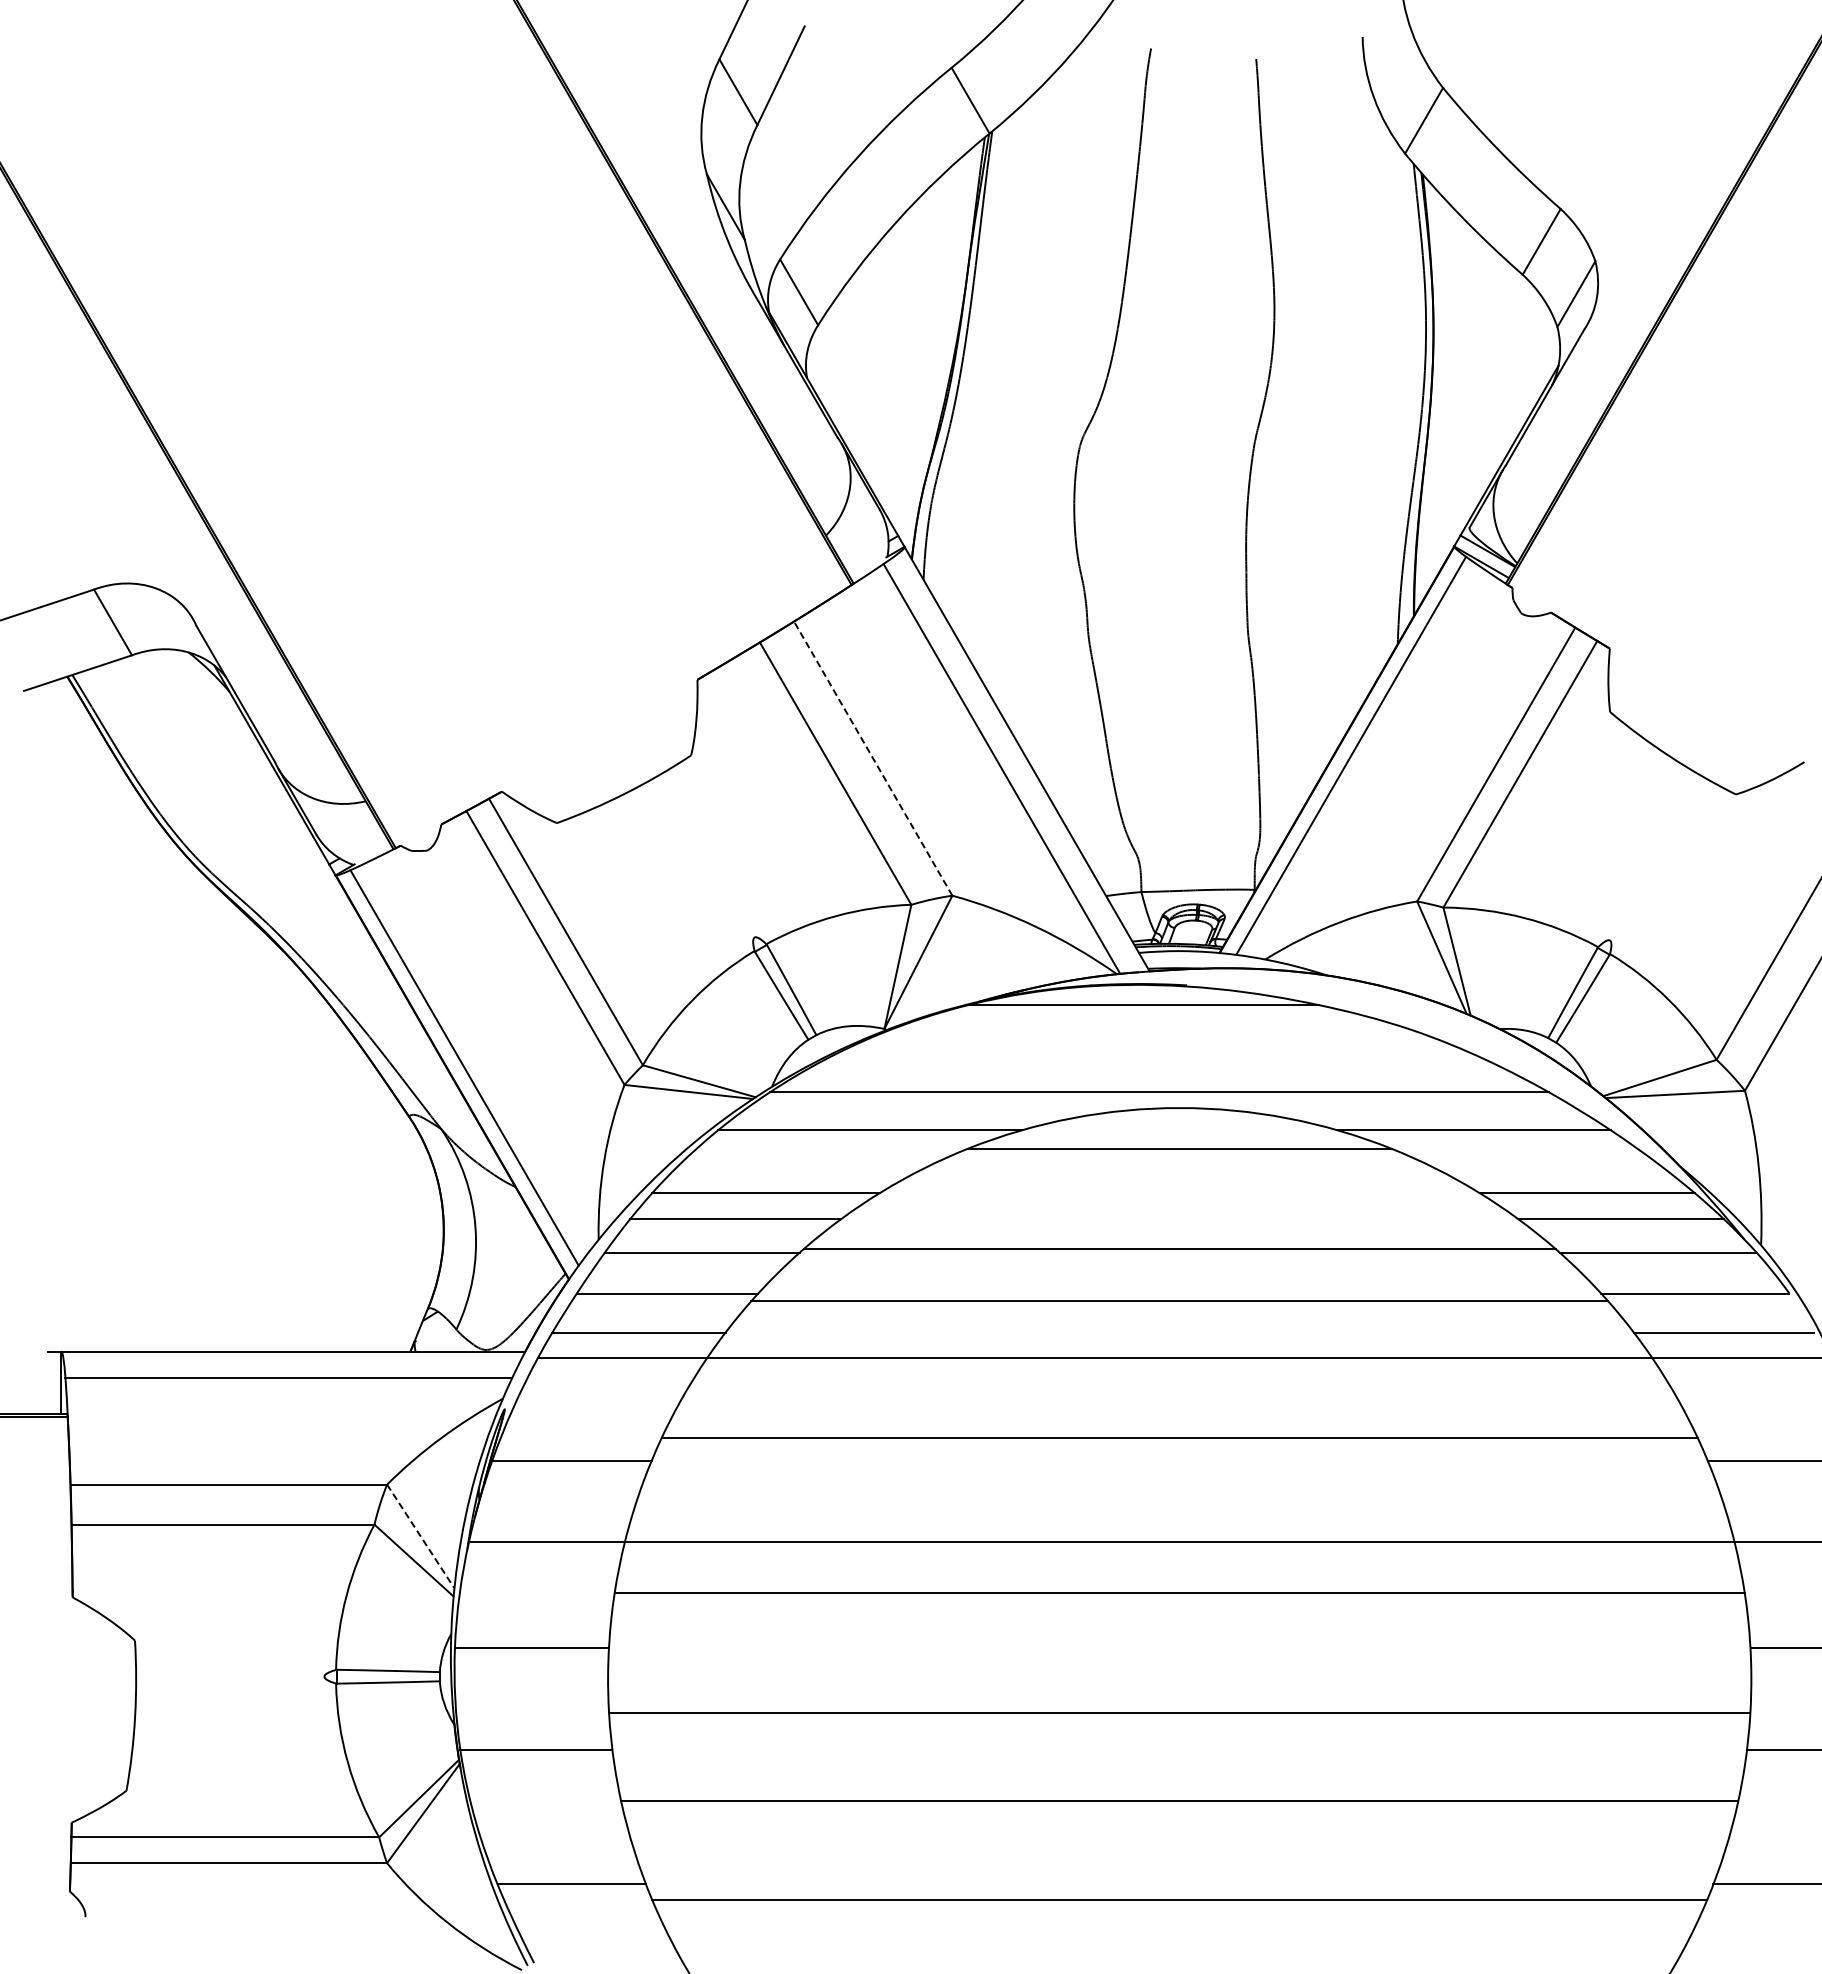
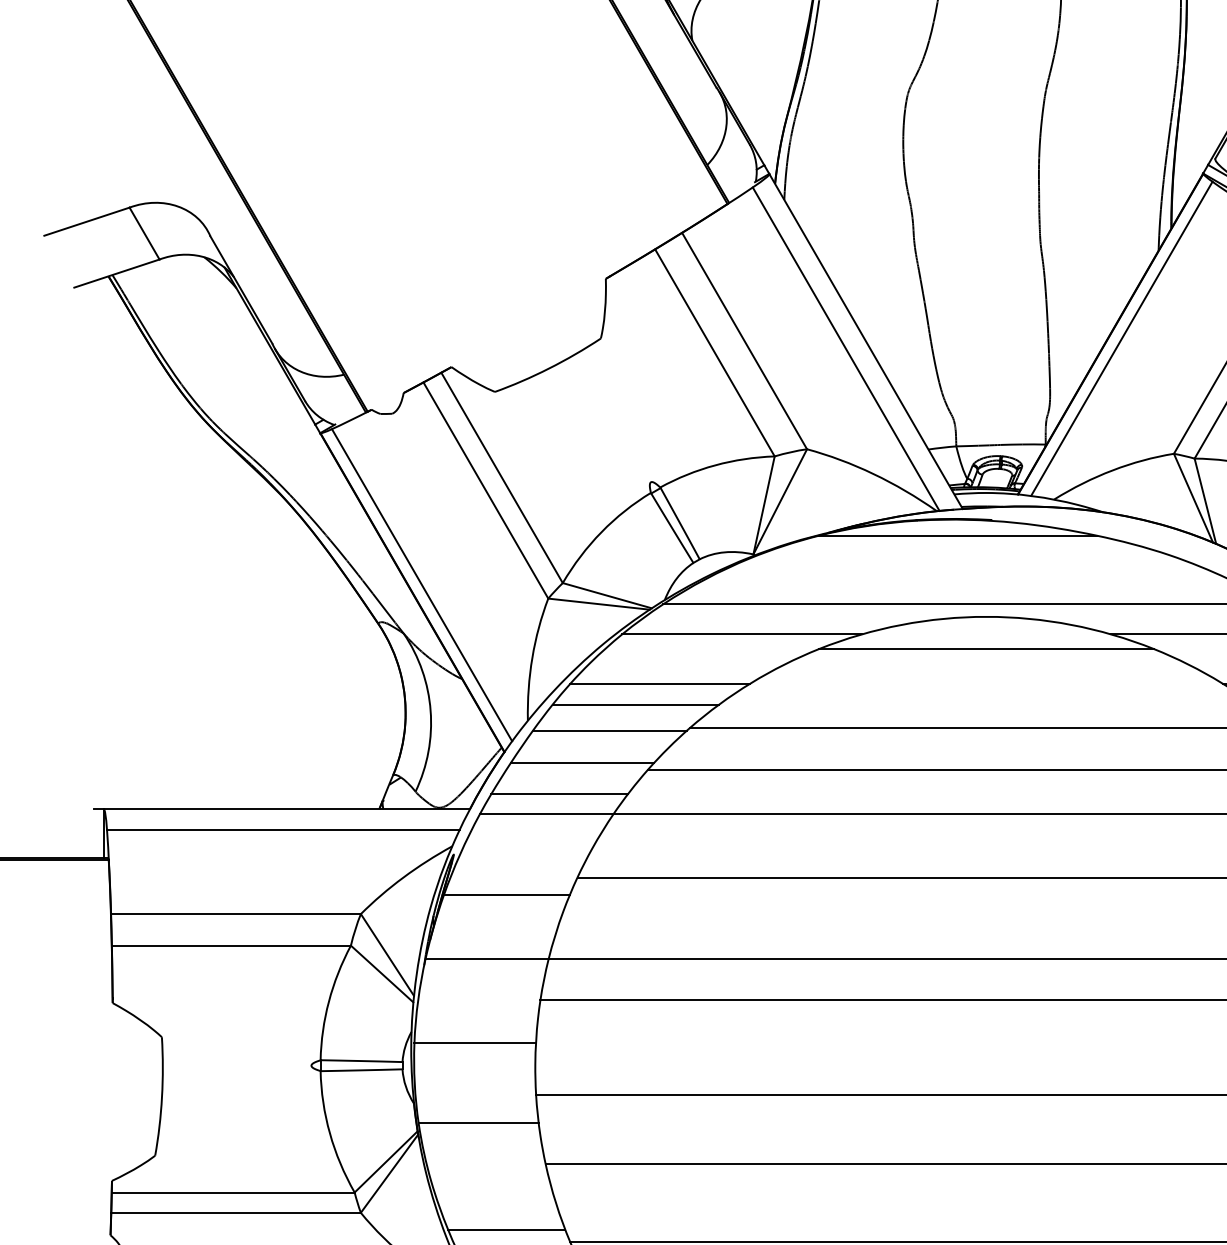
line: (872, 758) -> (744, 340), dashed -> solid
line: (420, 1536) -> (387, 955), dashed -> solid

